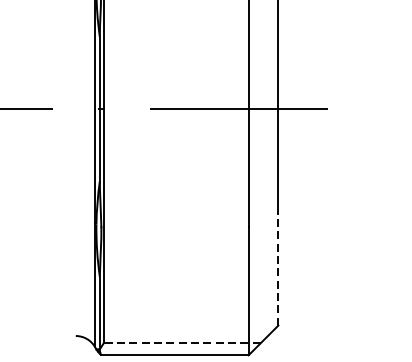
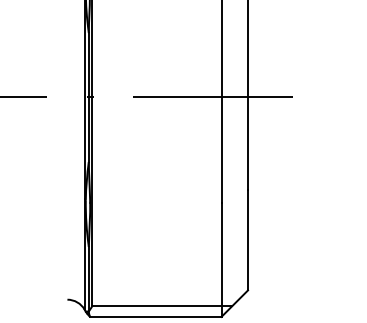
line: (278, 268) -> (248, 239), dashed -> solid
line: (182, 343) -> (162, 306), dashed -> solid

